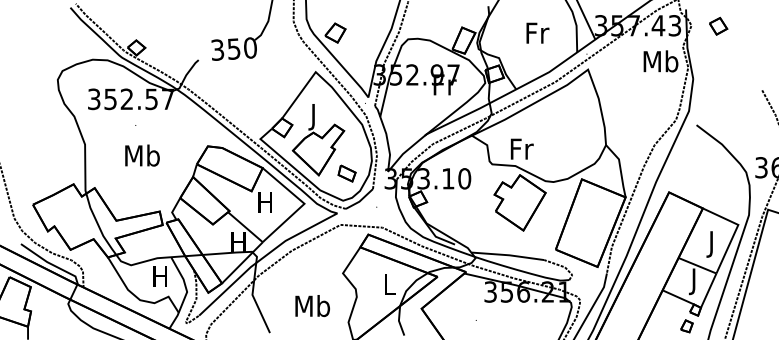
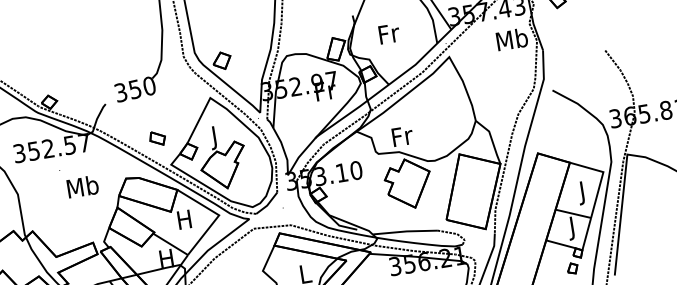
text: (537, 32) -> (388, 33), moved
text: (142, 155) -> (82, 186), moved
part: (346, 173) -> (157, 138), moved

